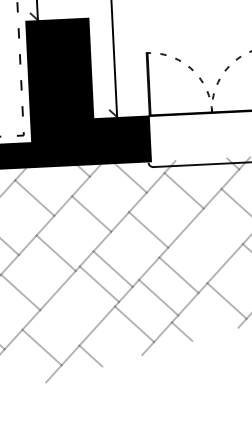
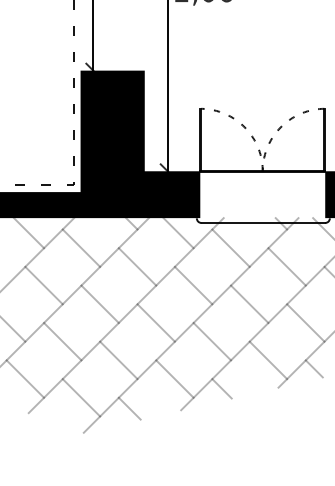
line: (178, 274) -> (249, 303), moved
line: (99, 284) -> (118, 360), moved
line: (158, 297) -> (212, 341), moved

